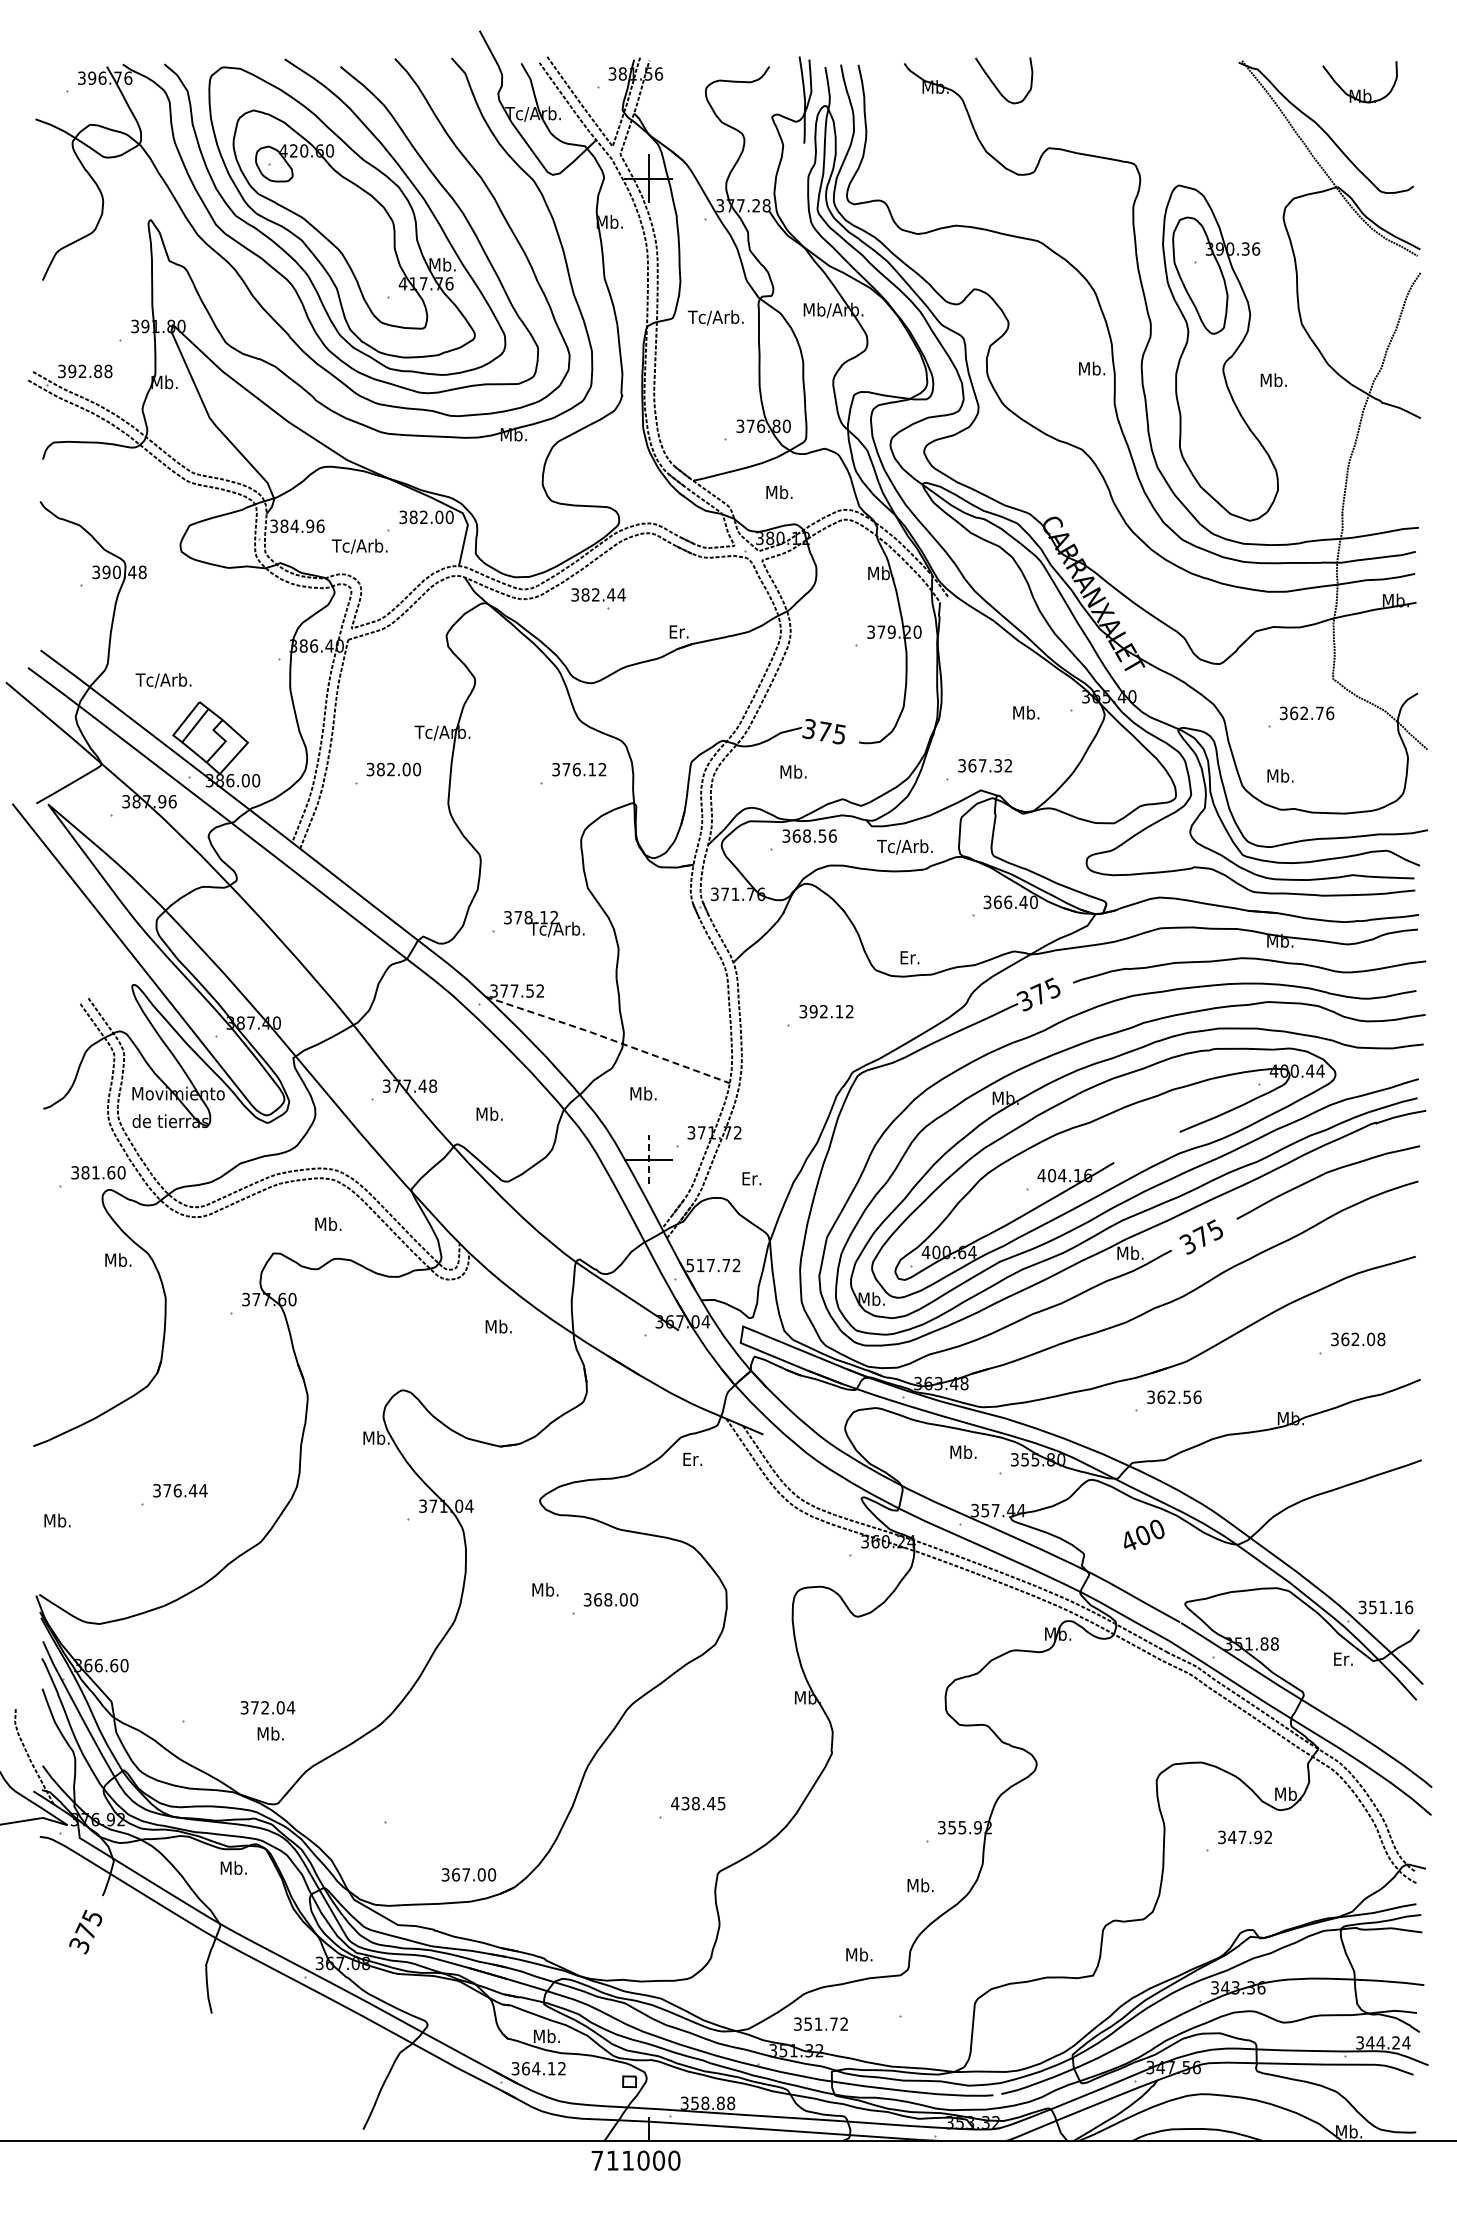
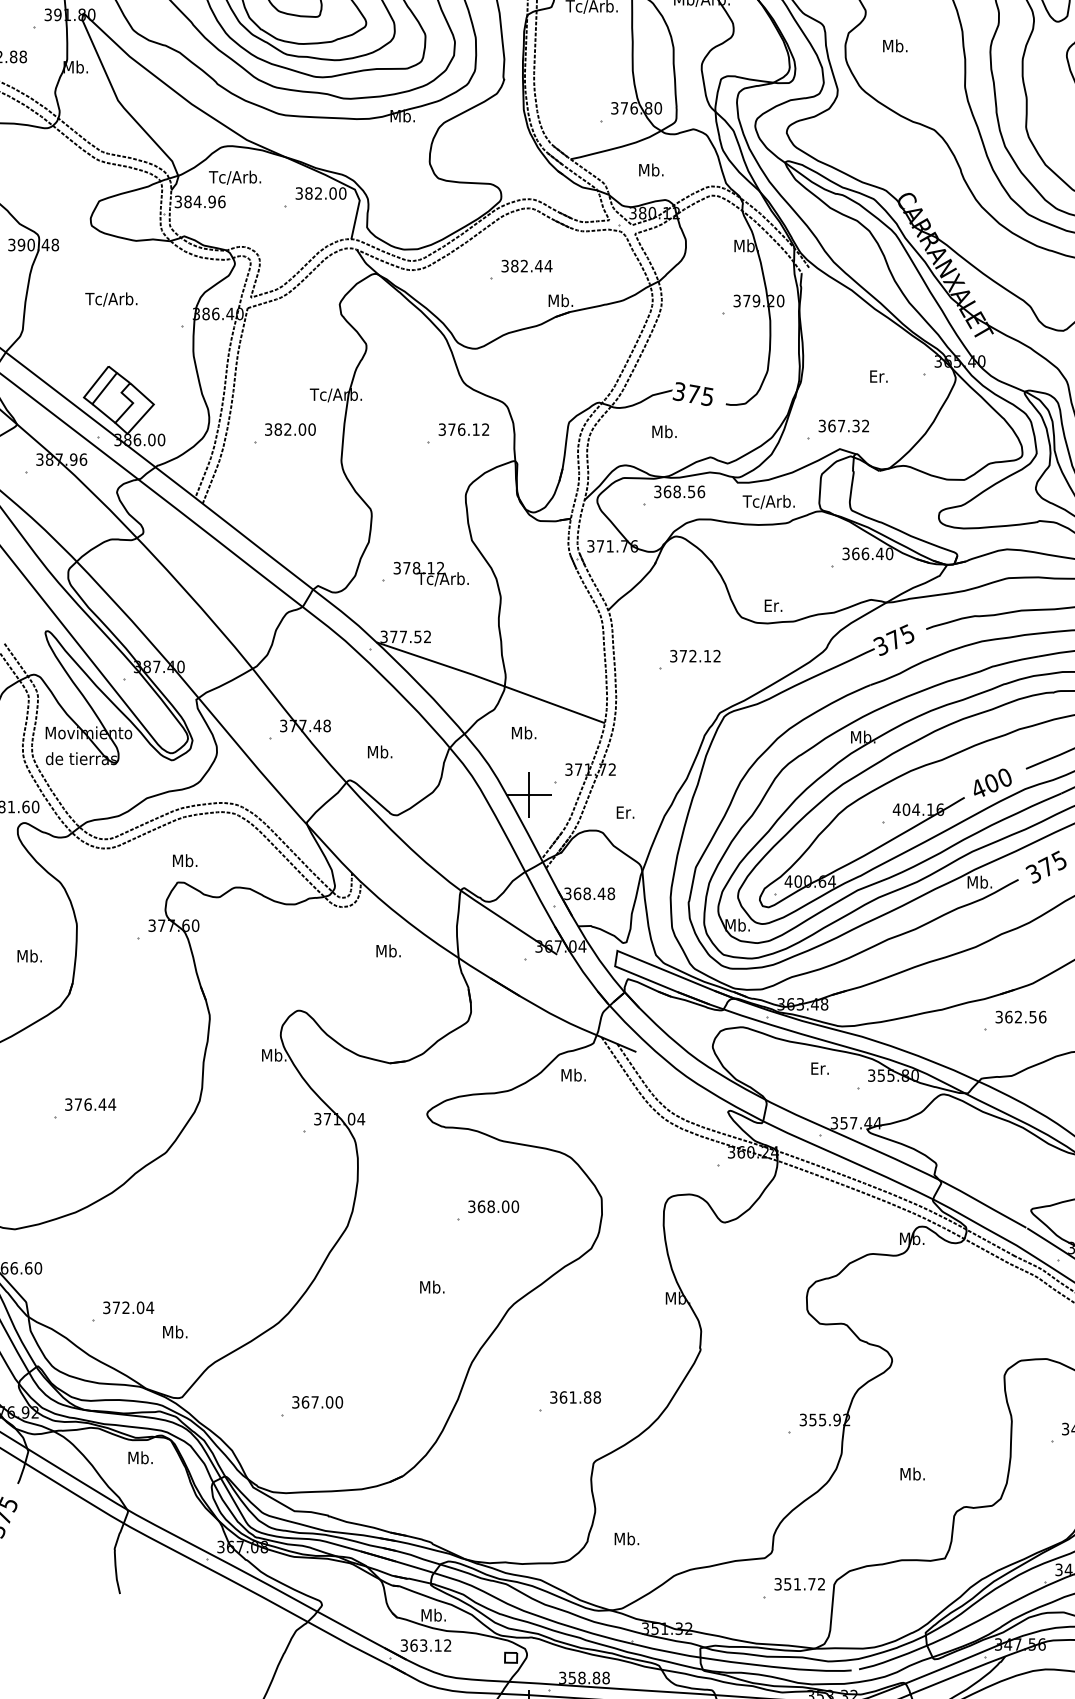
text: (1092, 368) -> (895, 45), moved
text: (359, 546) -> (234, 177), moved
text: (598, 594) -> (526, 265), moved
text: (683, 631) -> (561, 300), Er. -> Mb.
text: (163, 680) -> (111, 299), moved
text: (1026, 712) -> (882, 376), Mb. -> Er.
text: (813, 1011) -> (683, 656), 392.12 -> 372.12
line: (608, 1038) -> (491, 681), dashed -> solid
line: (648, 1159) -> (528, 794), dashed -> solid
text: (328, 1223) -> (185, 860), moved
text: (118, 1259) -> (29, 955), moved
text: (713, 1265) -> (589, 893), 517.72 -> 368.48
text: (964, 1452) -> (824, 1068), Mb. -> Er.
text: (697, 1459) -> (574, 1075), Er. -> Mb.
text: (1144, 1534) -> (993, 782), moved
text: (545, 1589) -> (432, 1286), moved
text: (267, 1707) -> (128, 1307), moved
text: (698, 1803) -> (575, 1397), 438.45 -> 361.88
text: (468, 1874) -> (317, 1402), moved
text: (920, 1885) -> (912, 1474), moved
text: (859, 1954) -> (627, 1538), moved
text: (820, 2023) -> (799, 1583), moved
text: (536, 2068) -> (423, 1645), 364.12 -> 363.12

